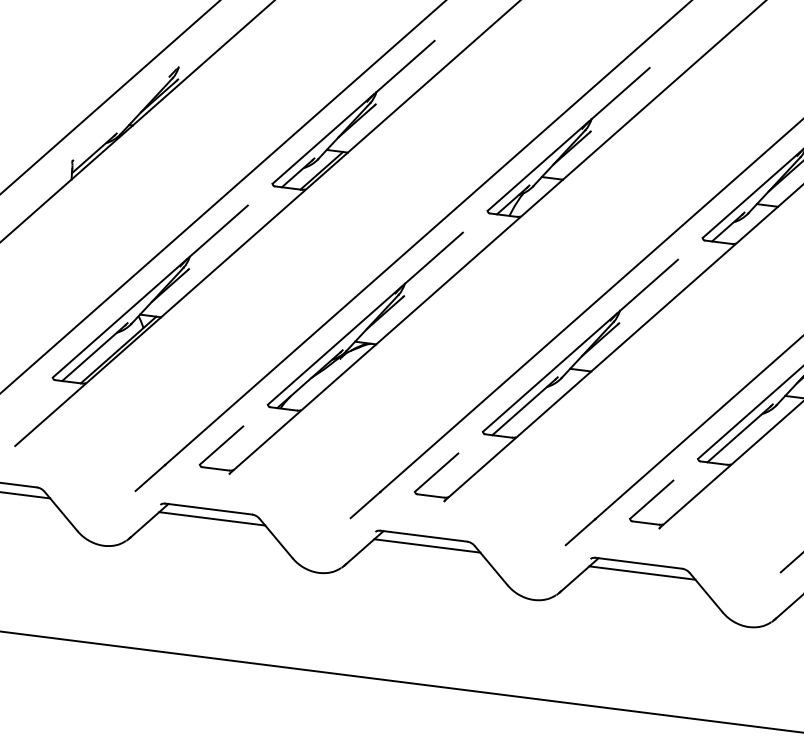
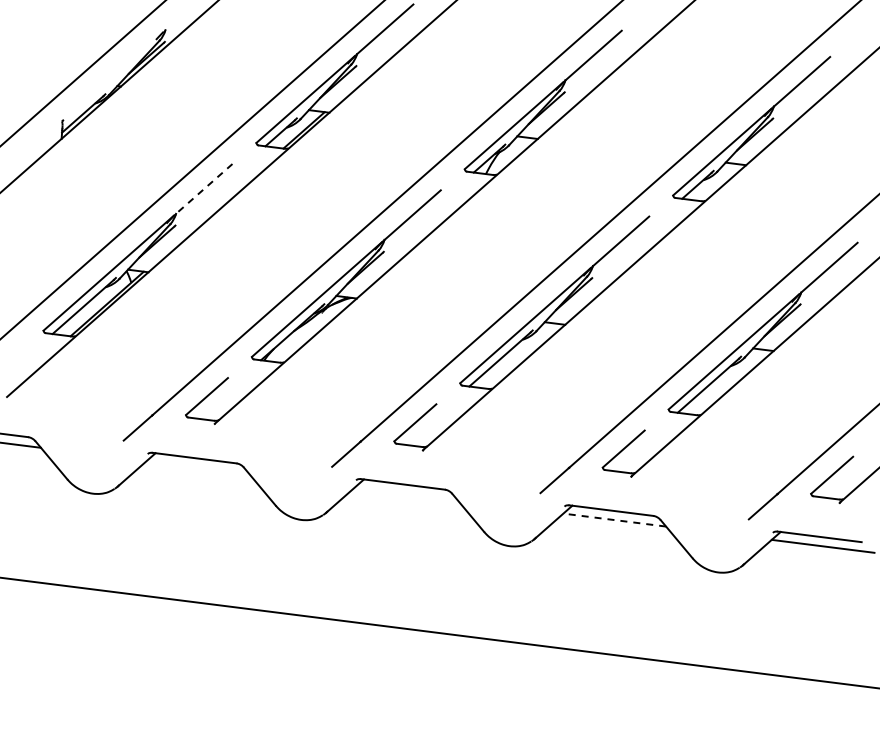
line: (218, 230) -> (204, 188), solid -> dashed
line: (211, 518) -> (197, 467), removed
line: (427, 545) -> (406, 493), removed
line: (642, 573) -> (614, 520), solid -> dashed

